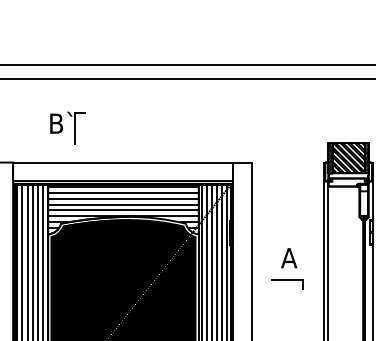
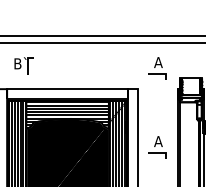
part: (287, 124) -> (157, 68), added
part: (66, 126) -> (23, 65), moved
hatch: (347, 157) -> (190, 86), removed

